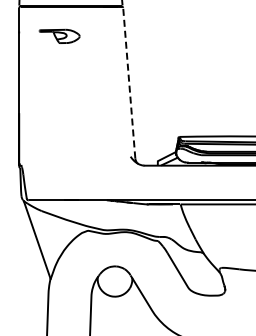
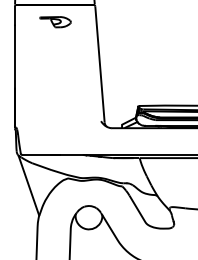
part: (59, 35) -> (55, 21), moved
line: (129, 82) -> (100, 63), dashed -> solid

